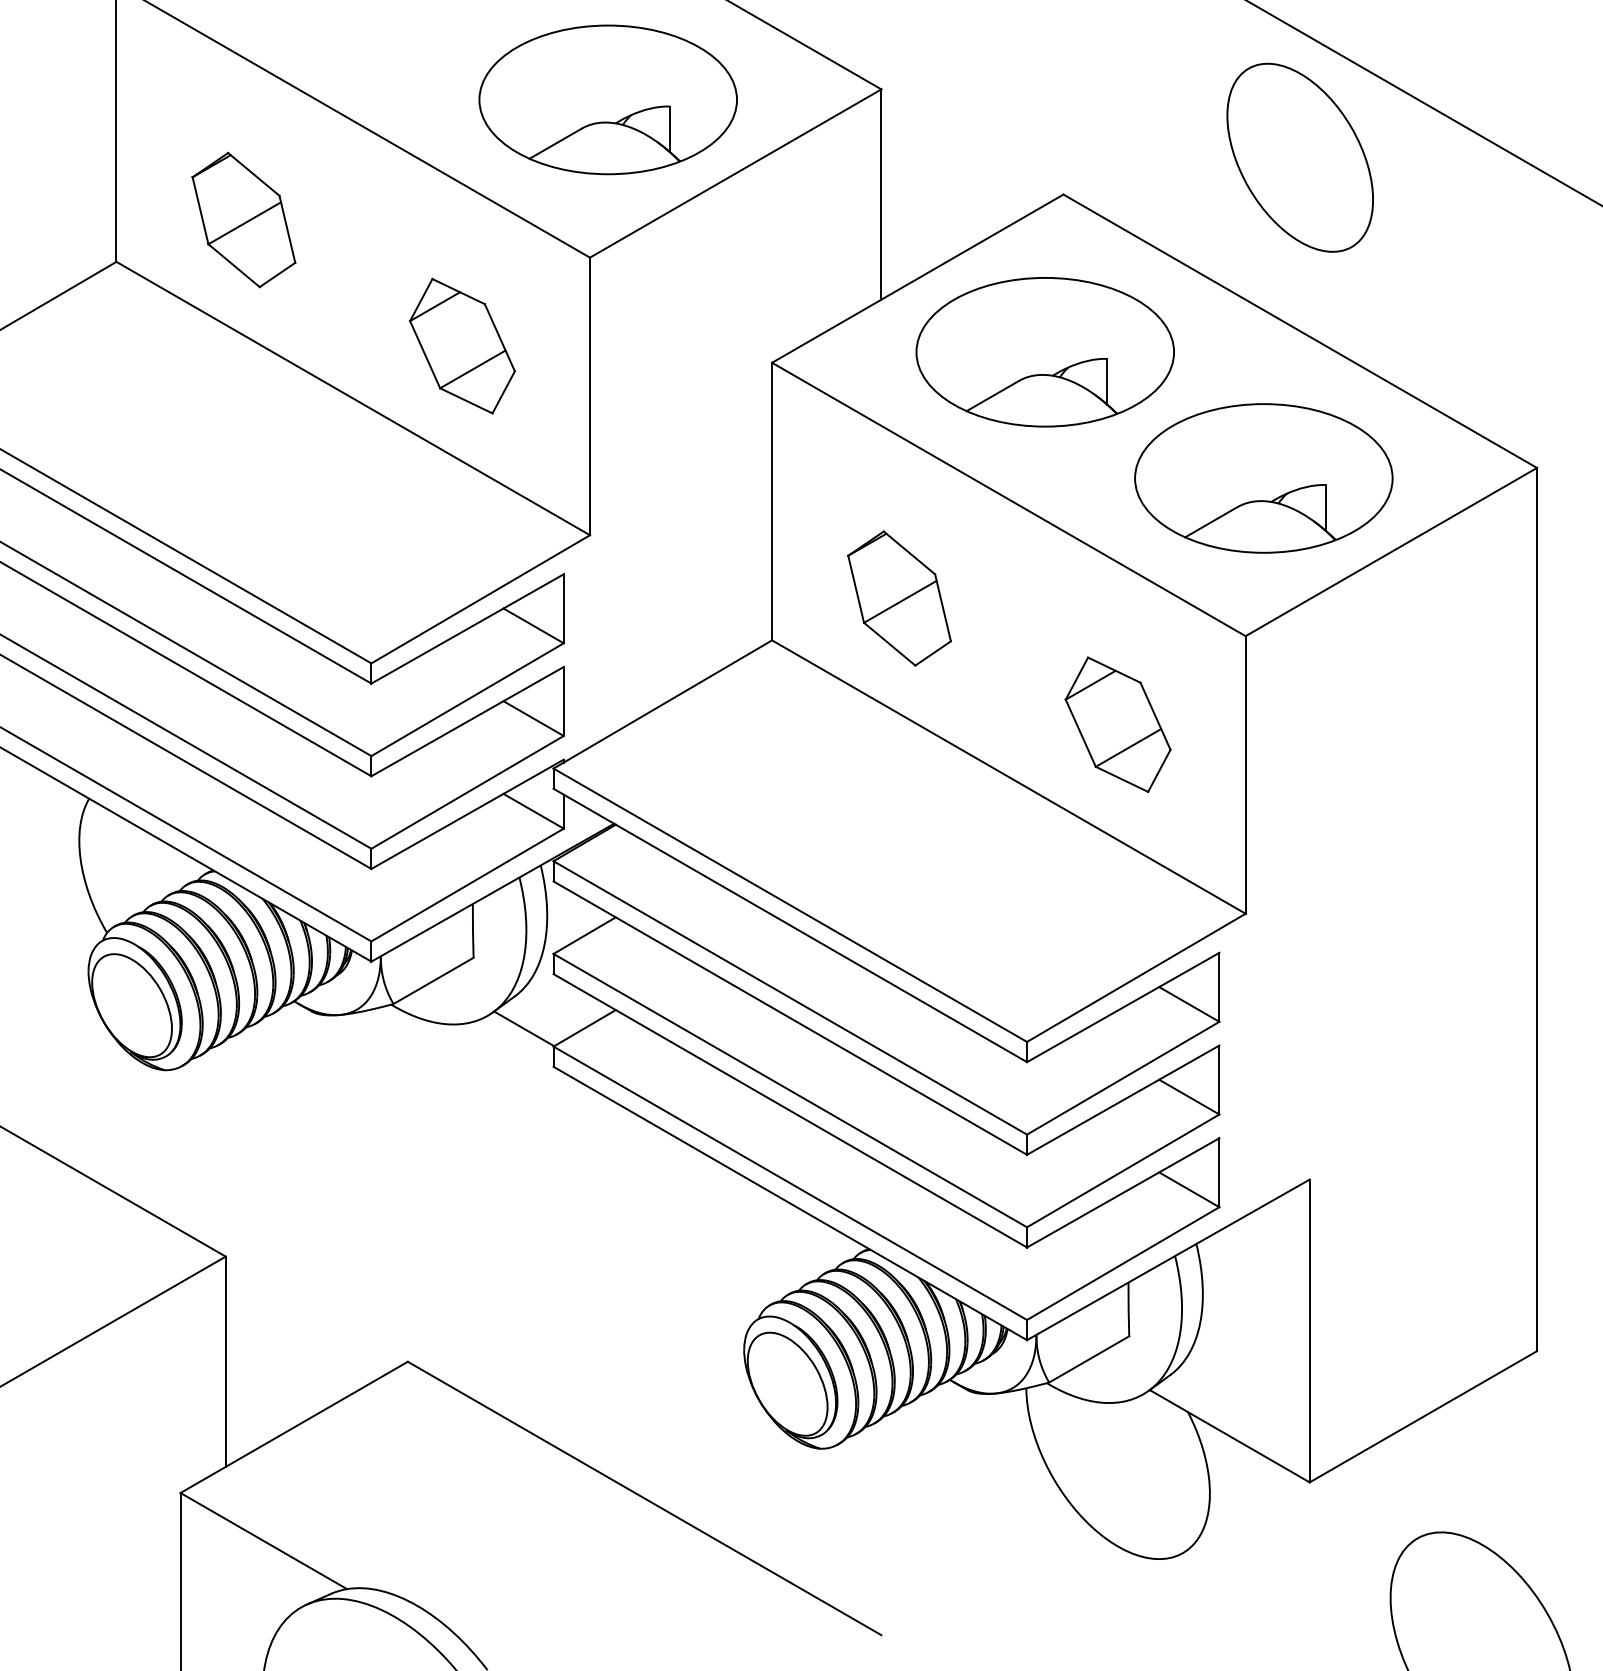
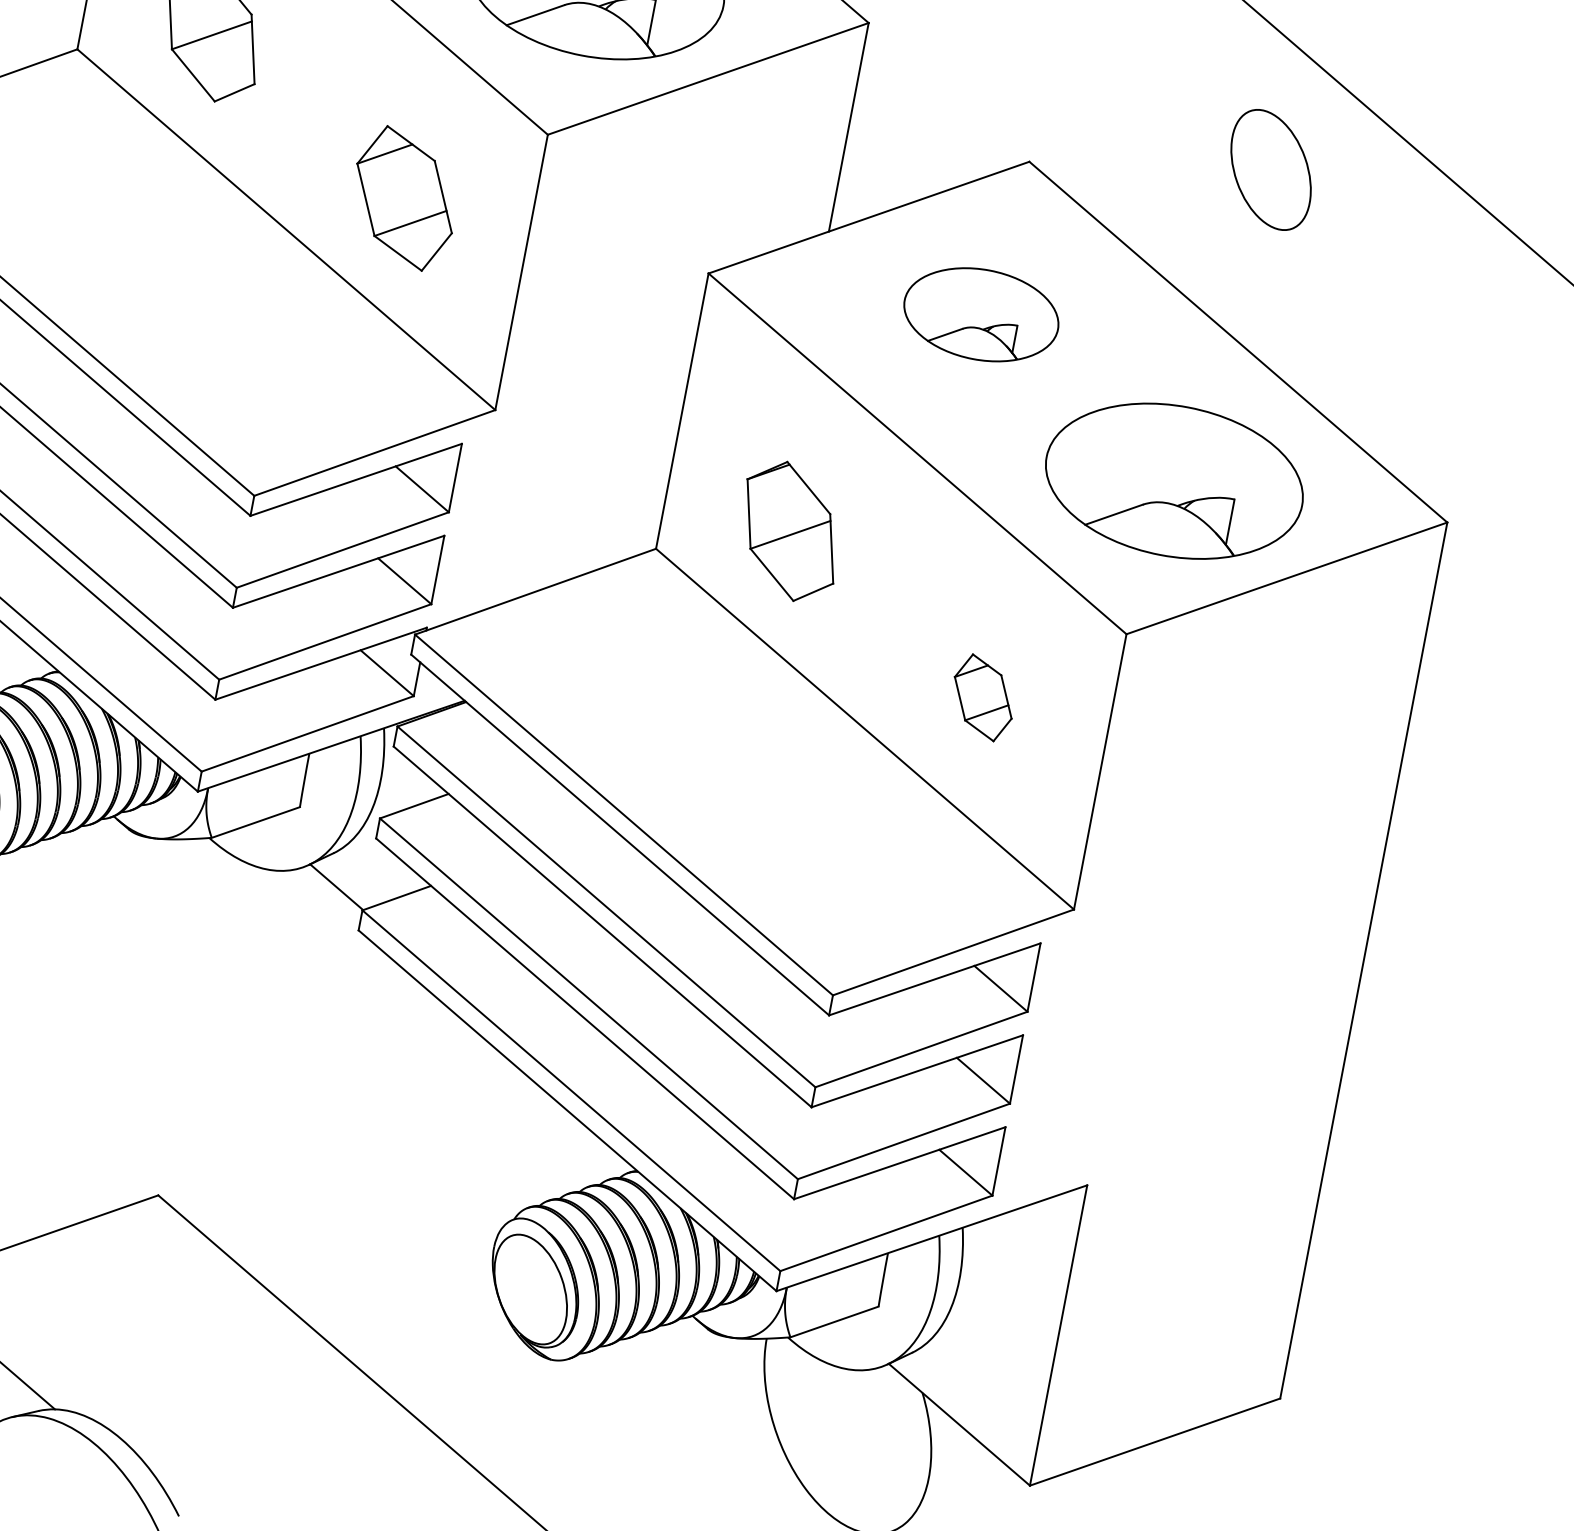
part: (1299, 157) -> (1270, 169), size x0.6
part: (1044, 352) -> (980, 314), size x0.6
part: (1117, 724) -> (982, 697), size x0.6

